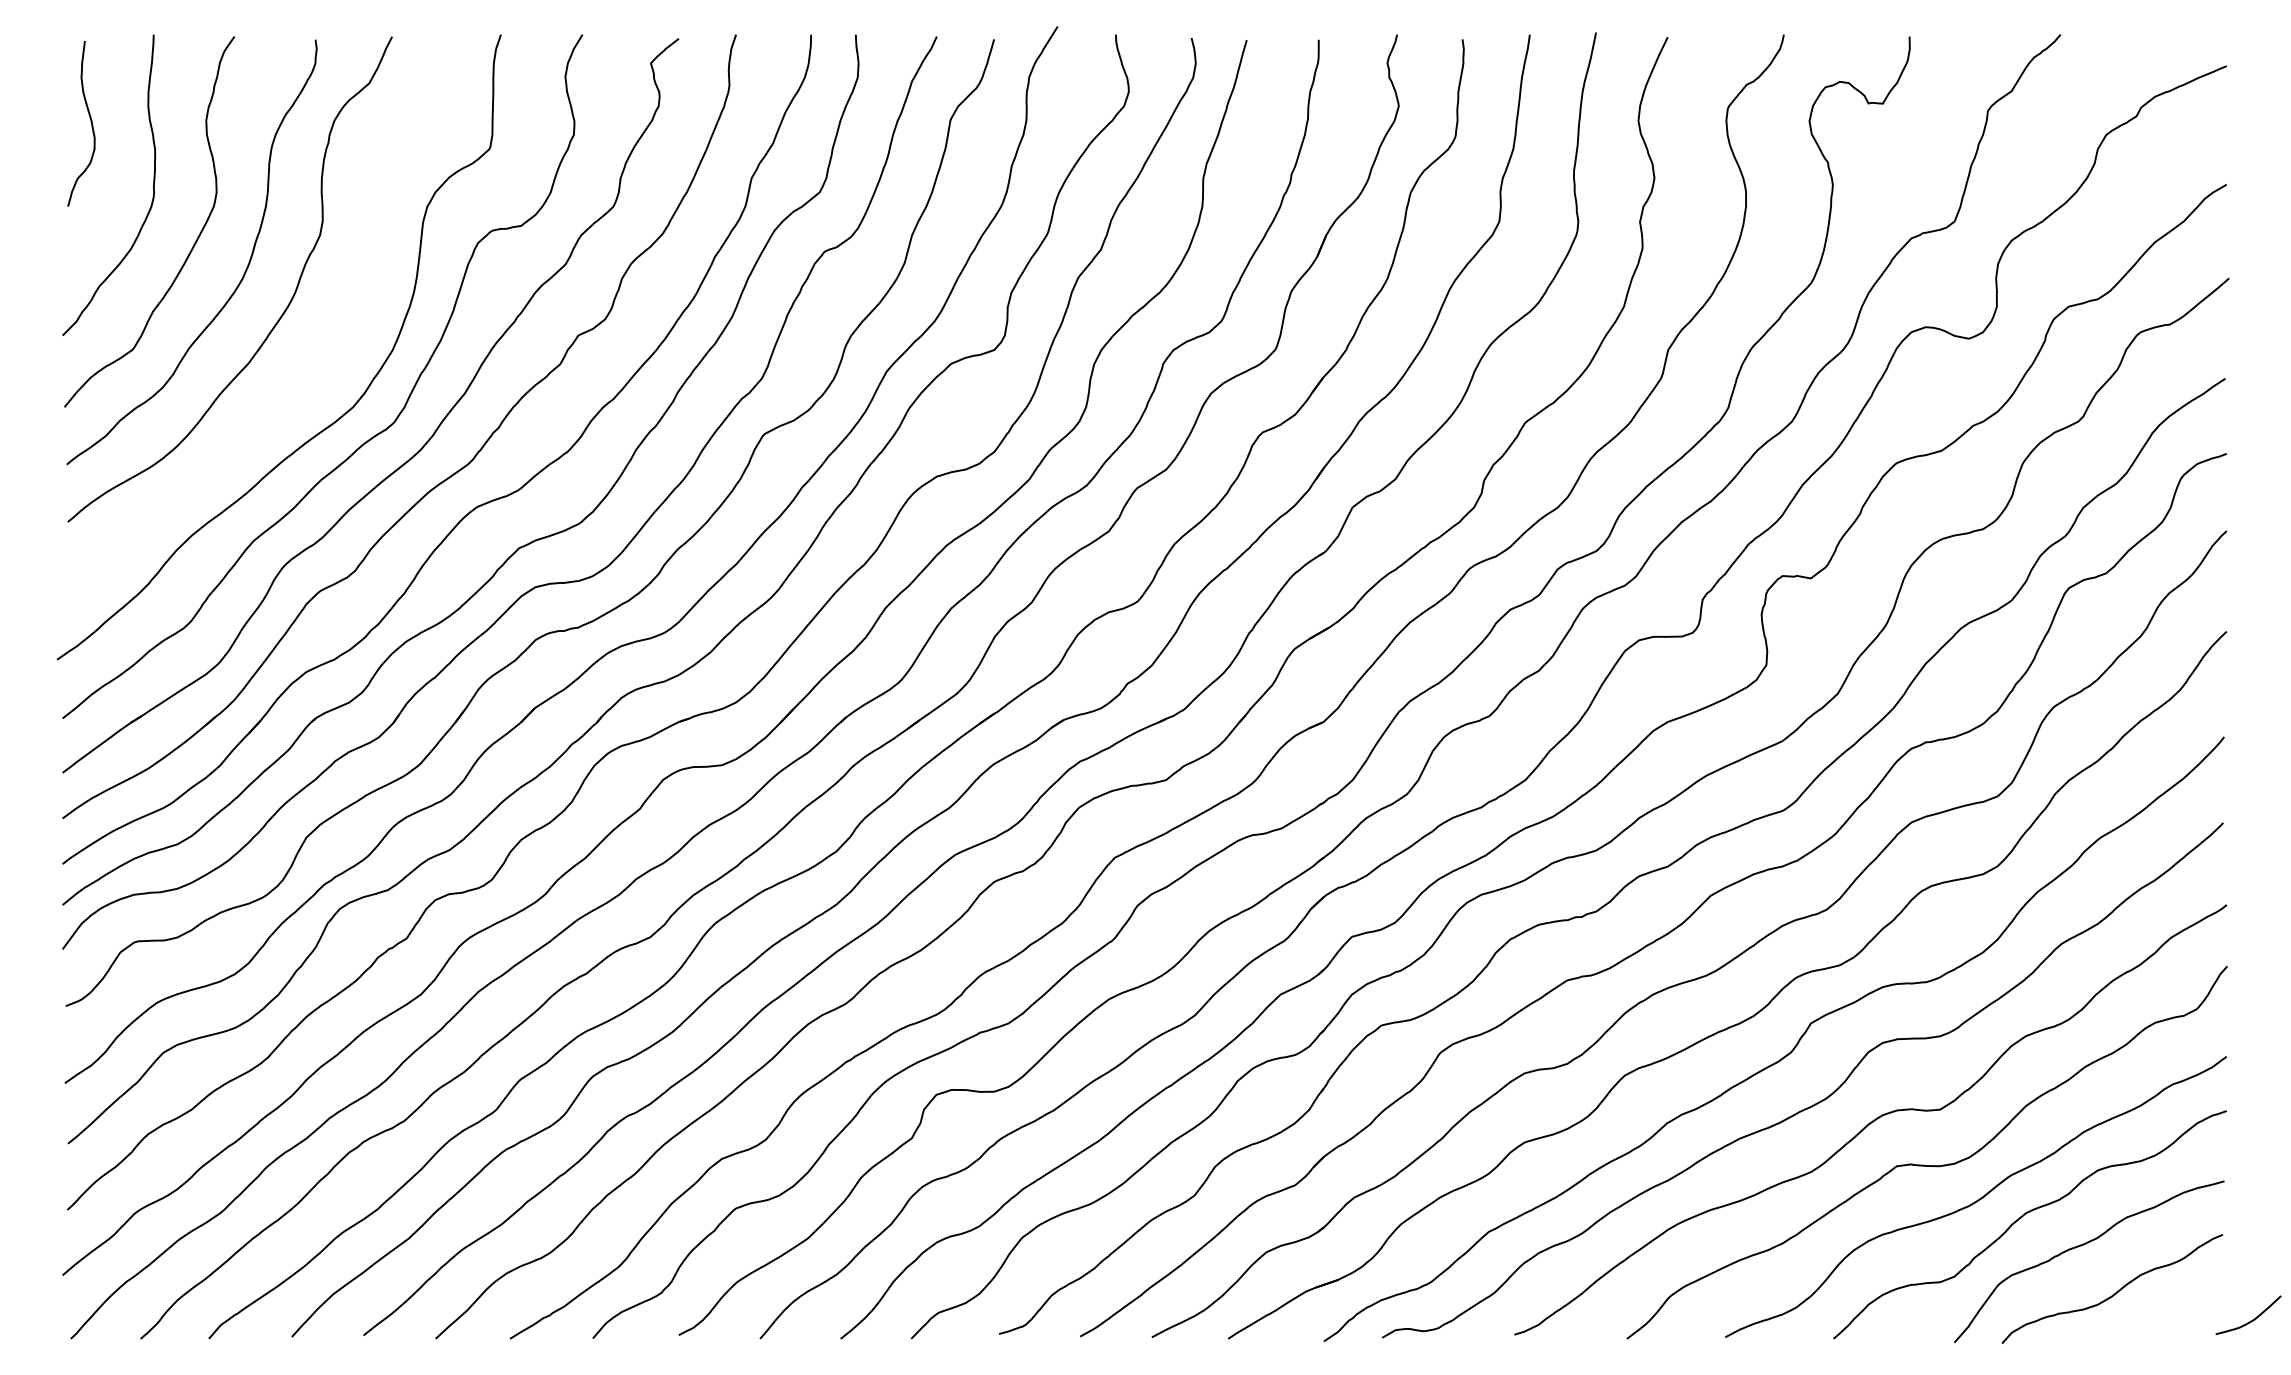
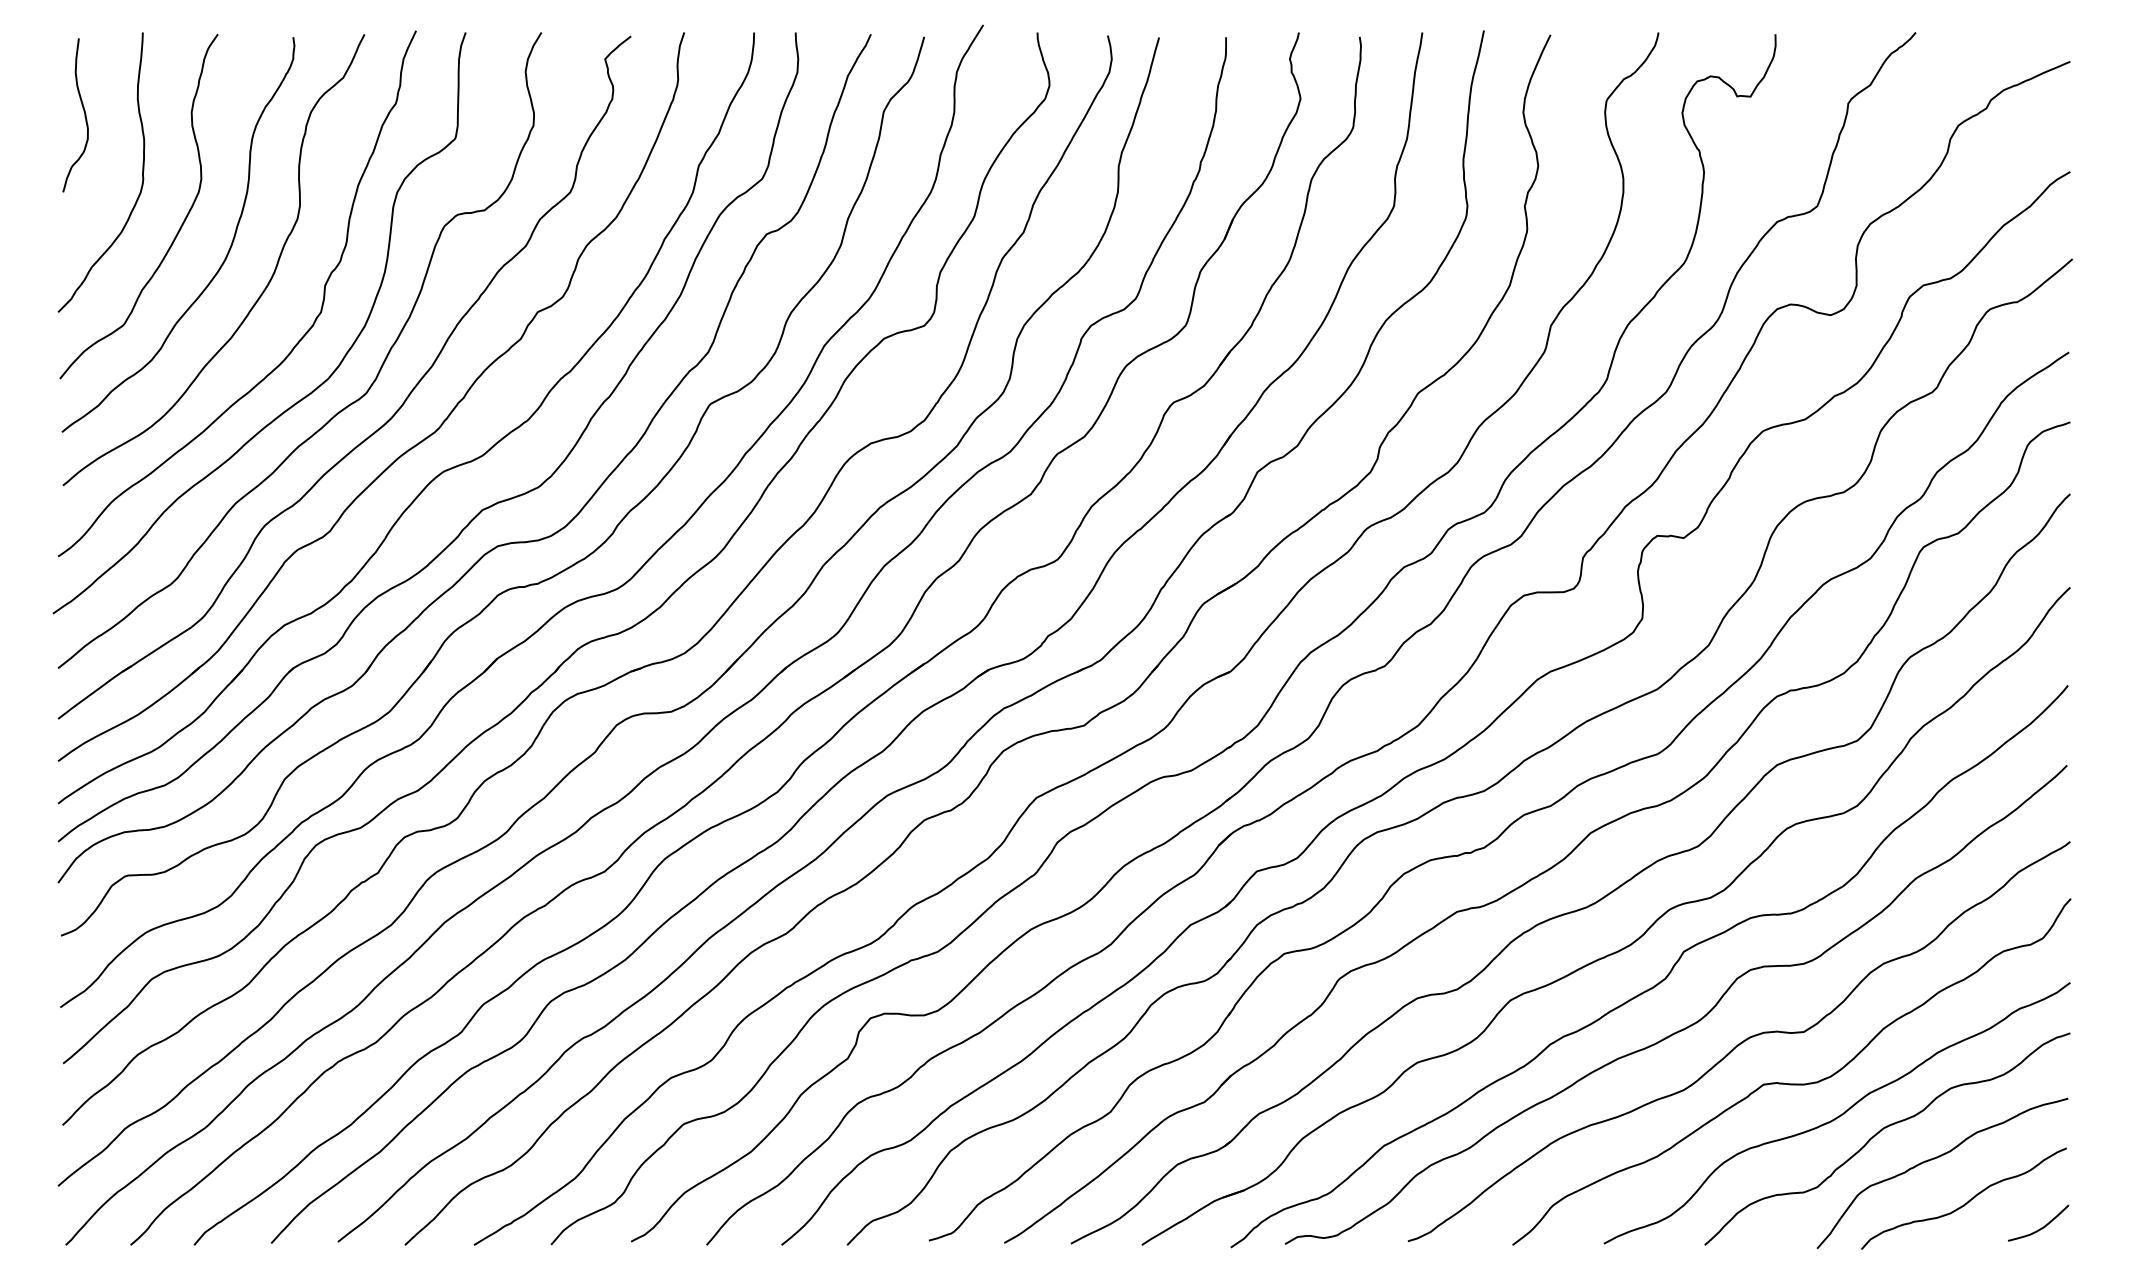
curve: (321, 365) -> (298, 340), added
curve: (2250, 1320) -> (2040, 1228), moved

